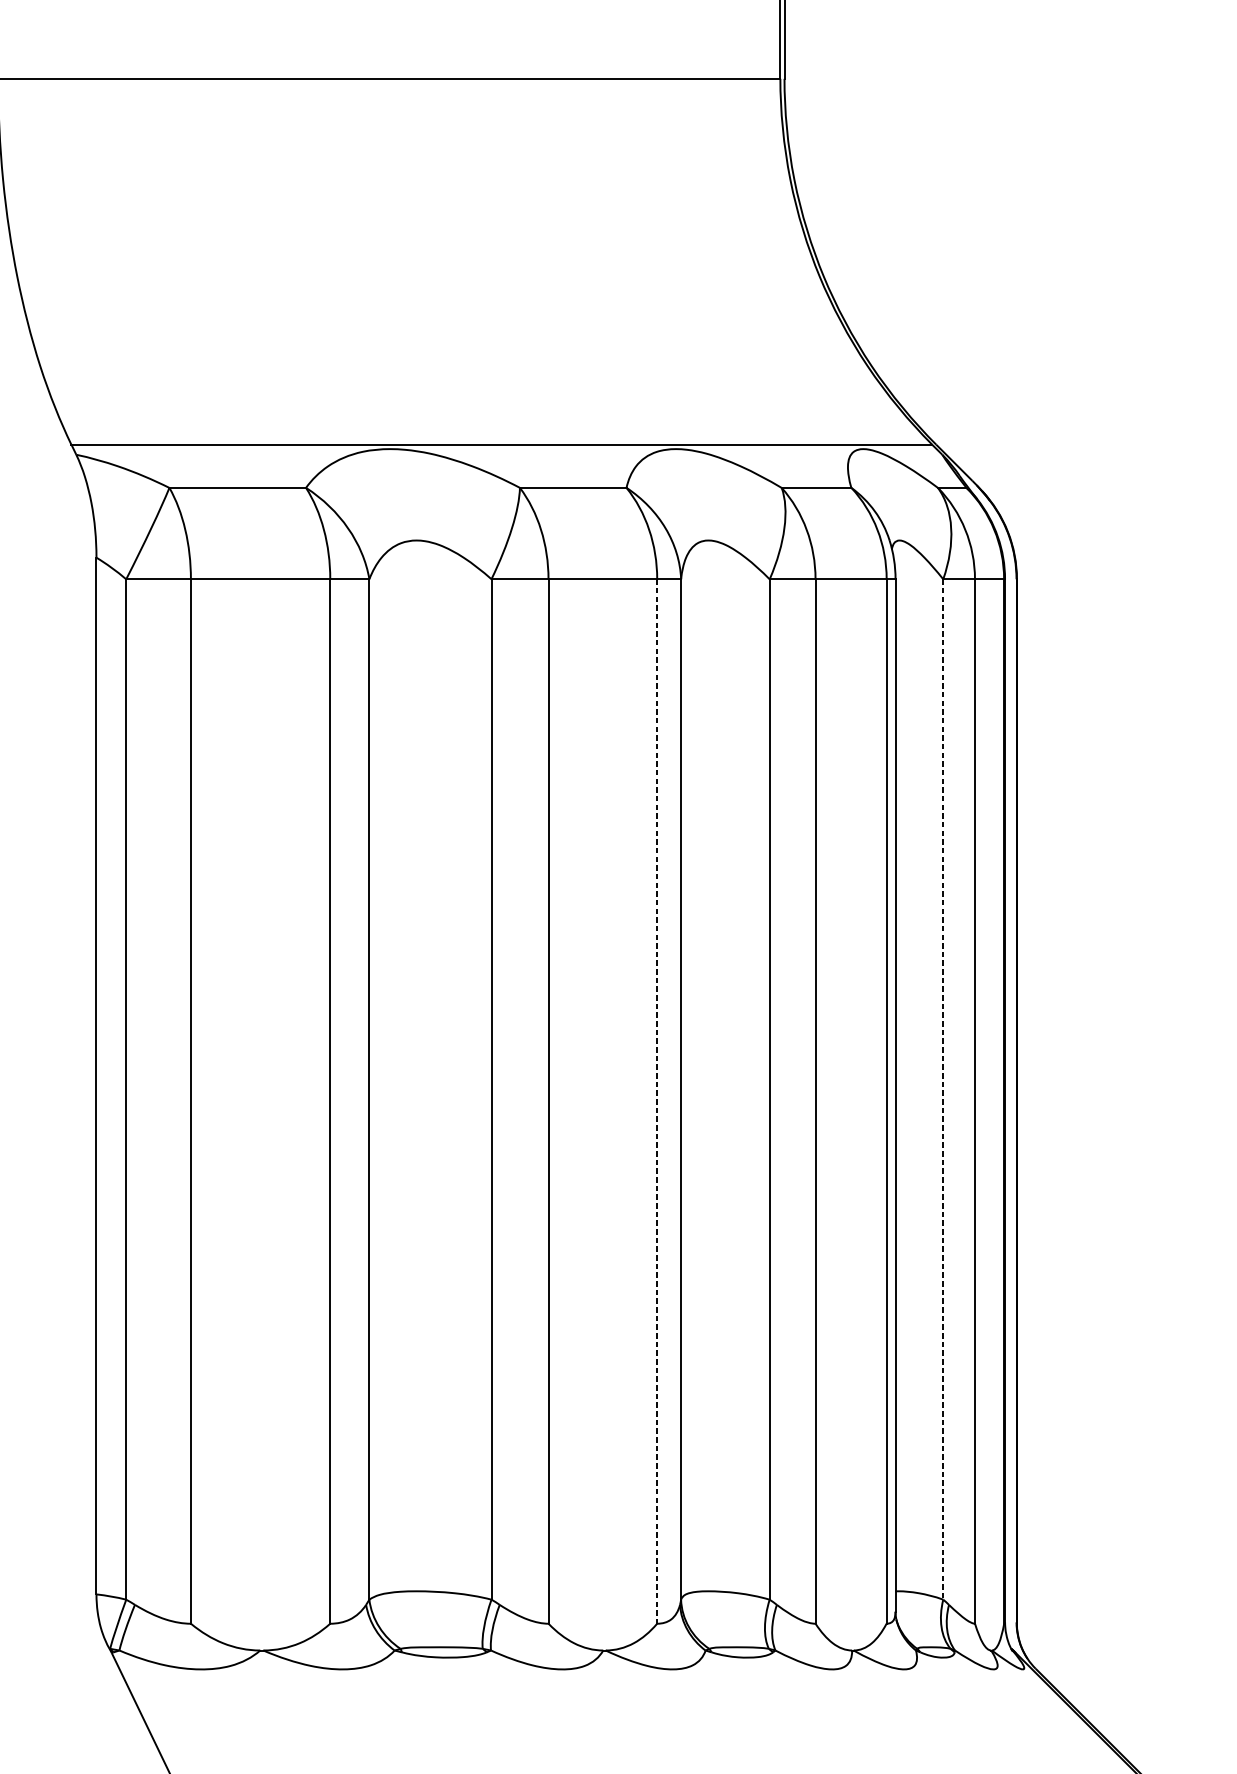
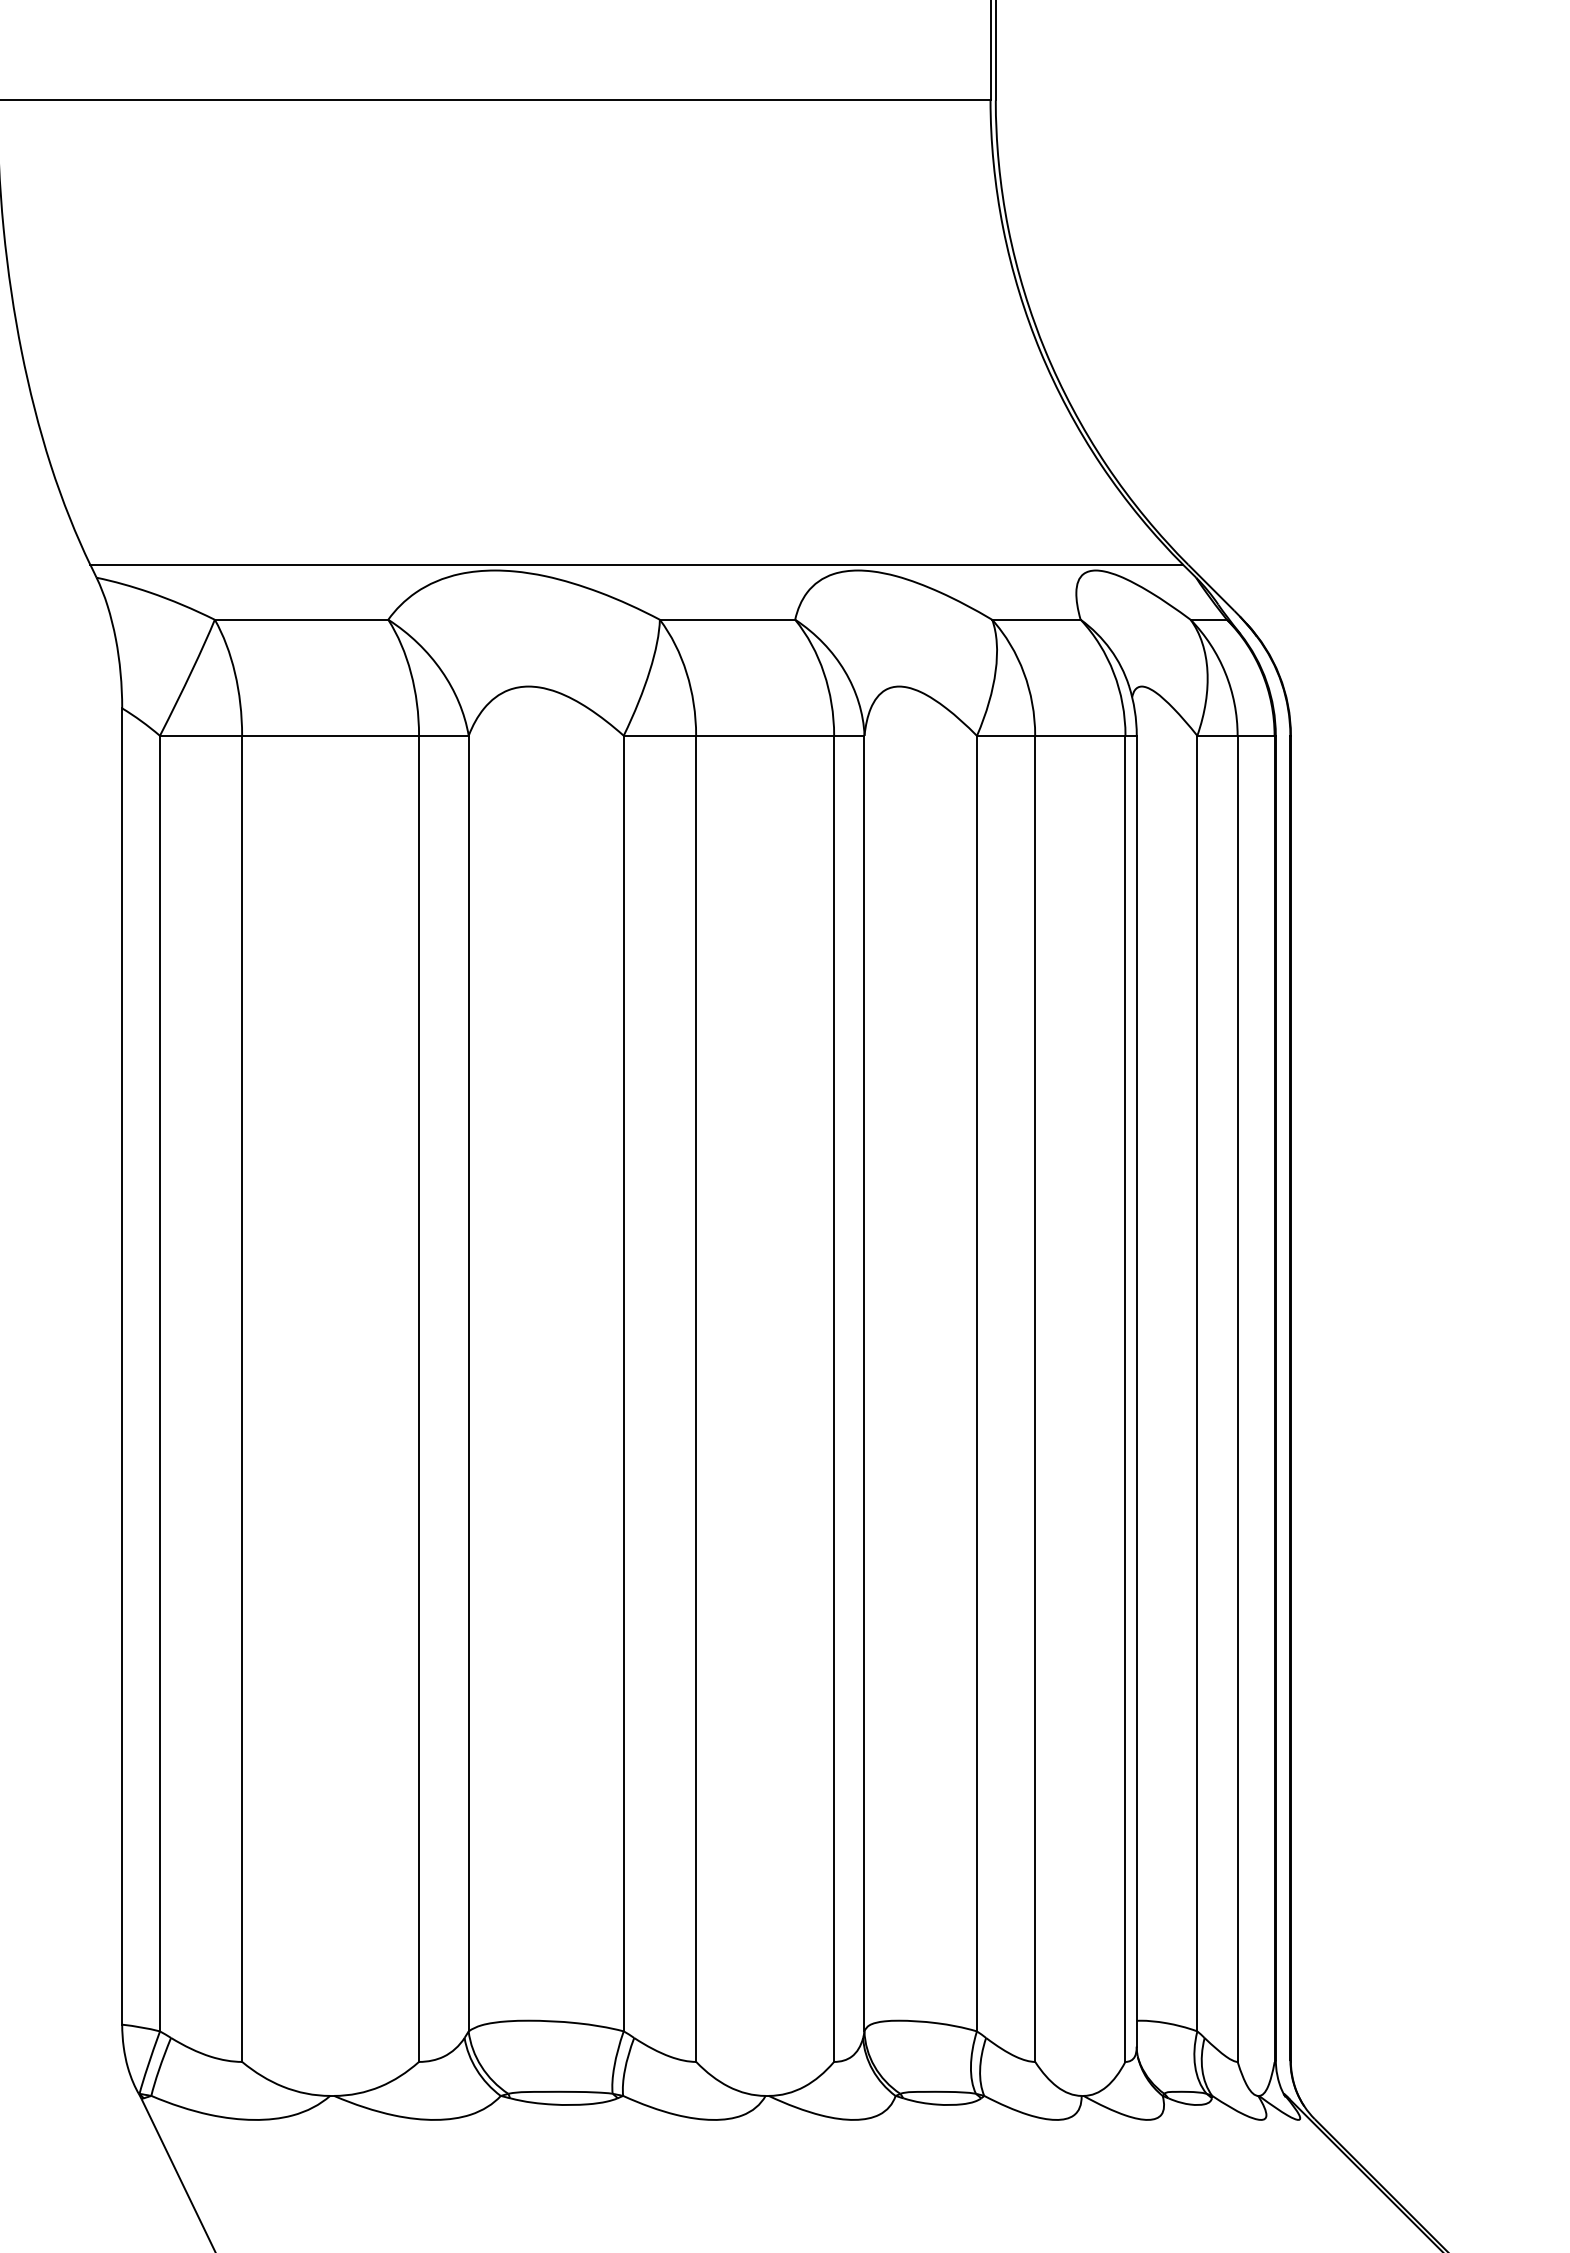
line: (943, 1089) -> (1197, 1383), dashed -> solid
line: (657, 1102) -> (834, 1399), dashed -> solid

